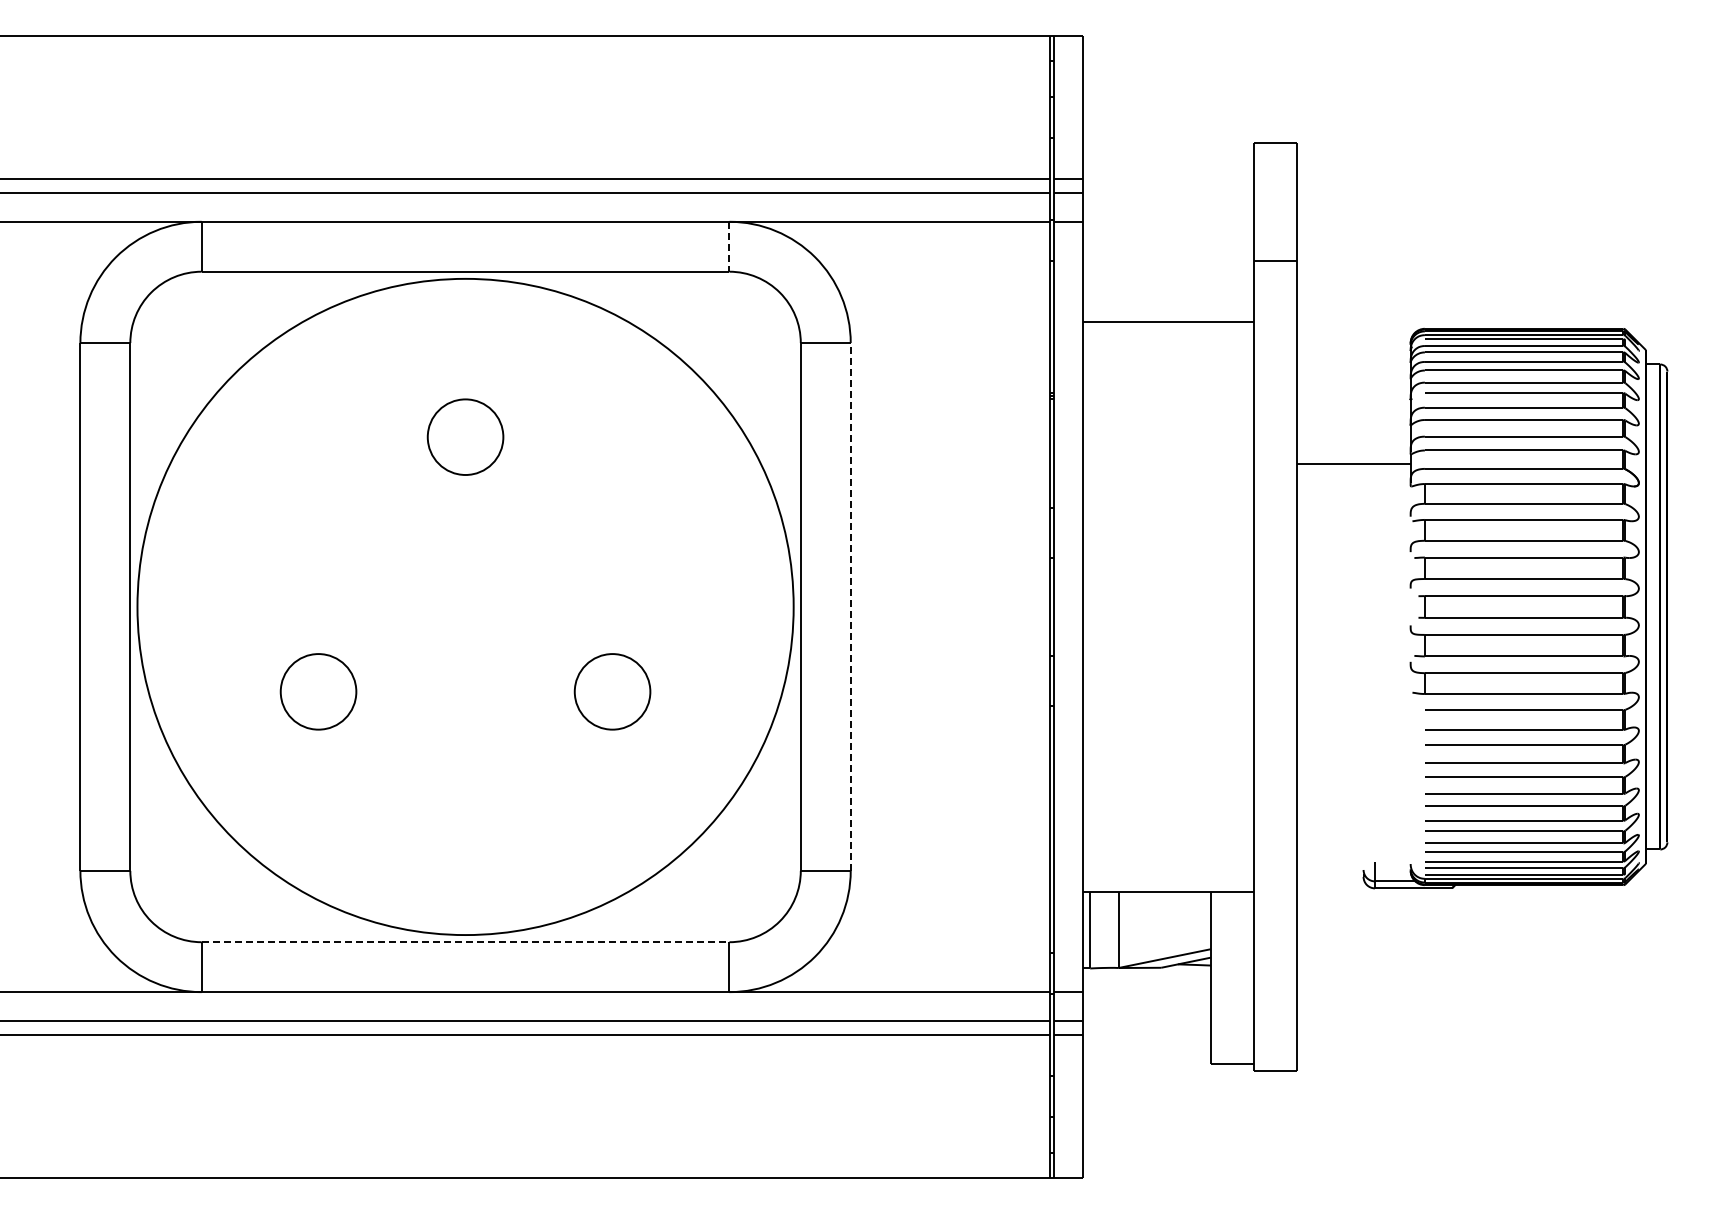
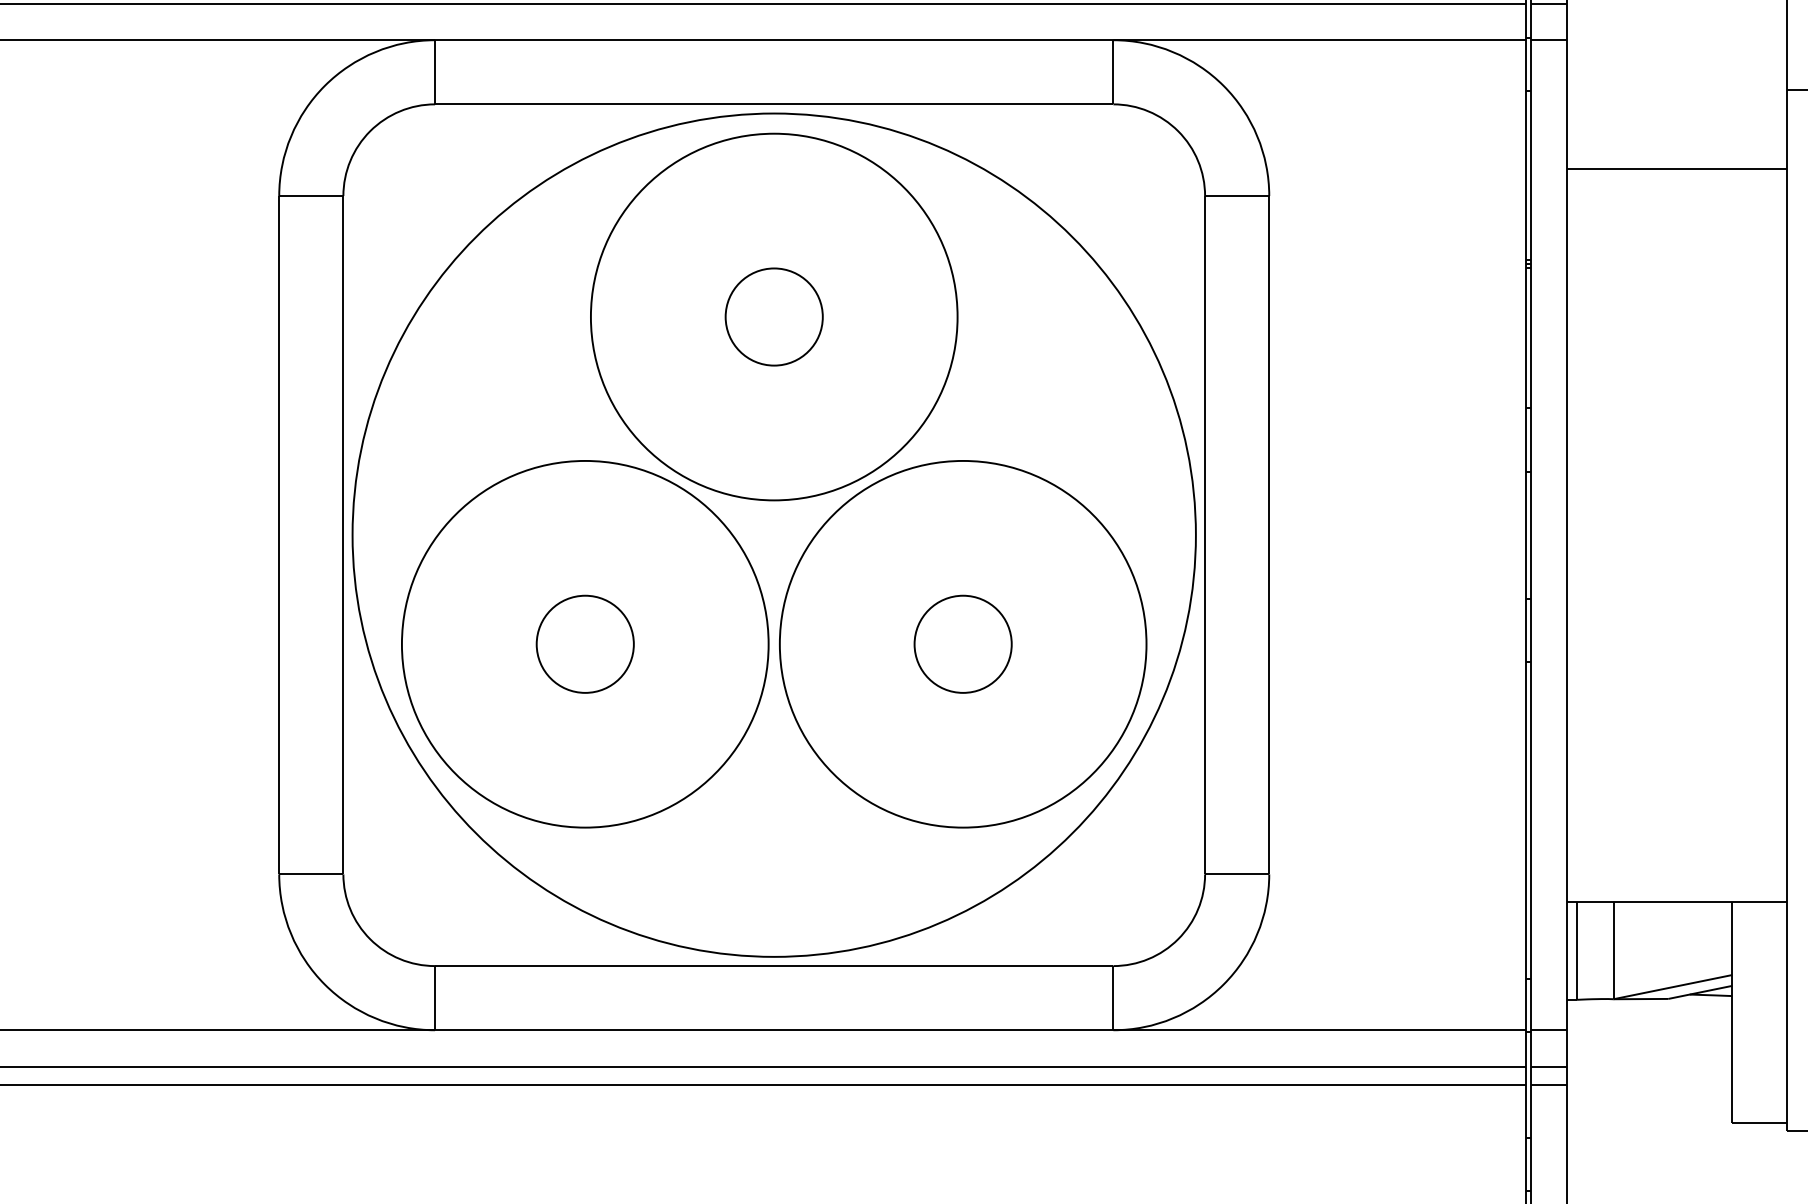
line: (729, 246) -> (1113, 71), dashed -> solid
part: (465, 564) -> (774, 480), added
line: (850, 606) -> (1268, 534), dashed -> solid
line: (465, 942) -> (774, 966), dashed -> solid

